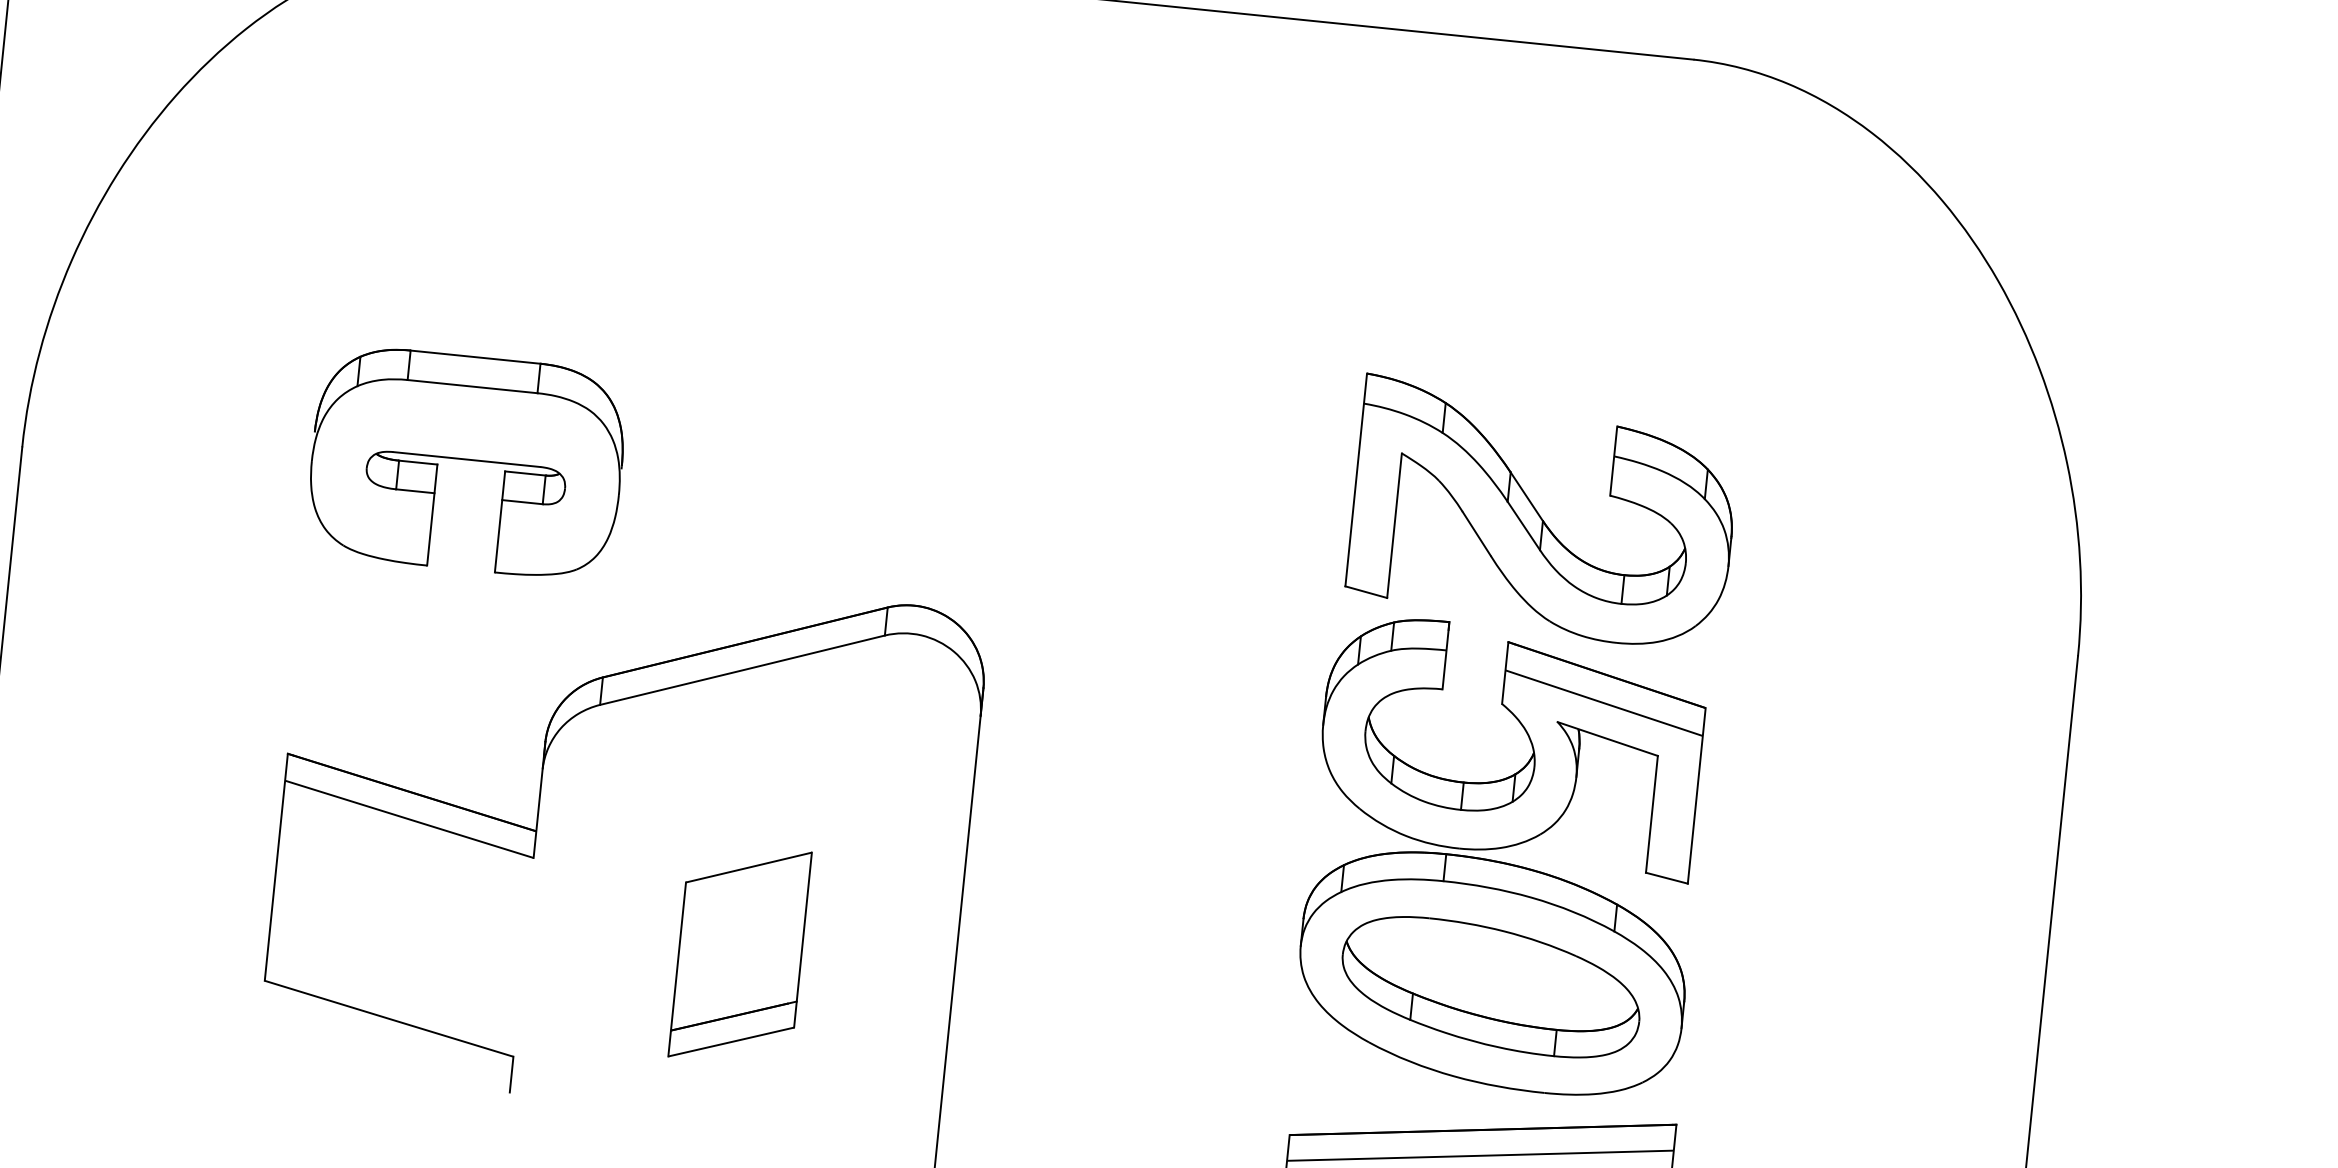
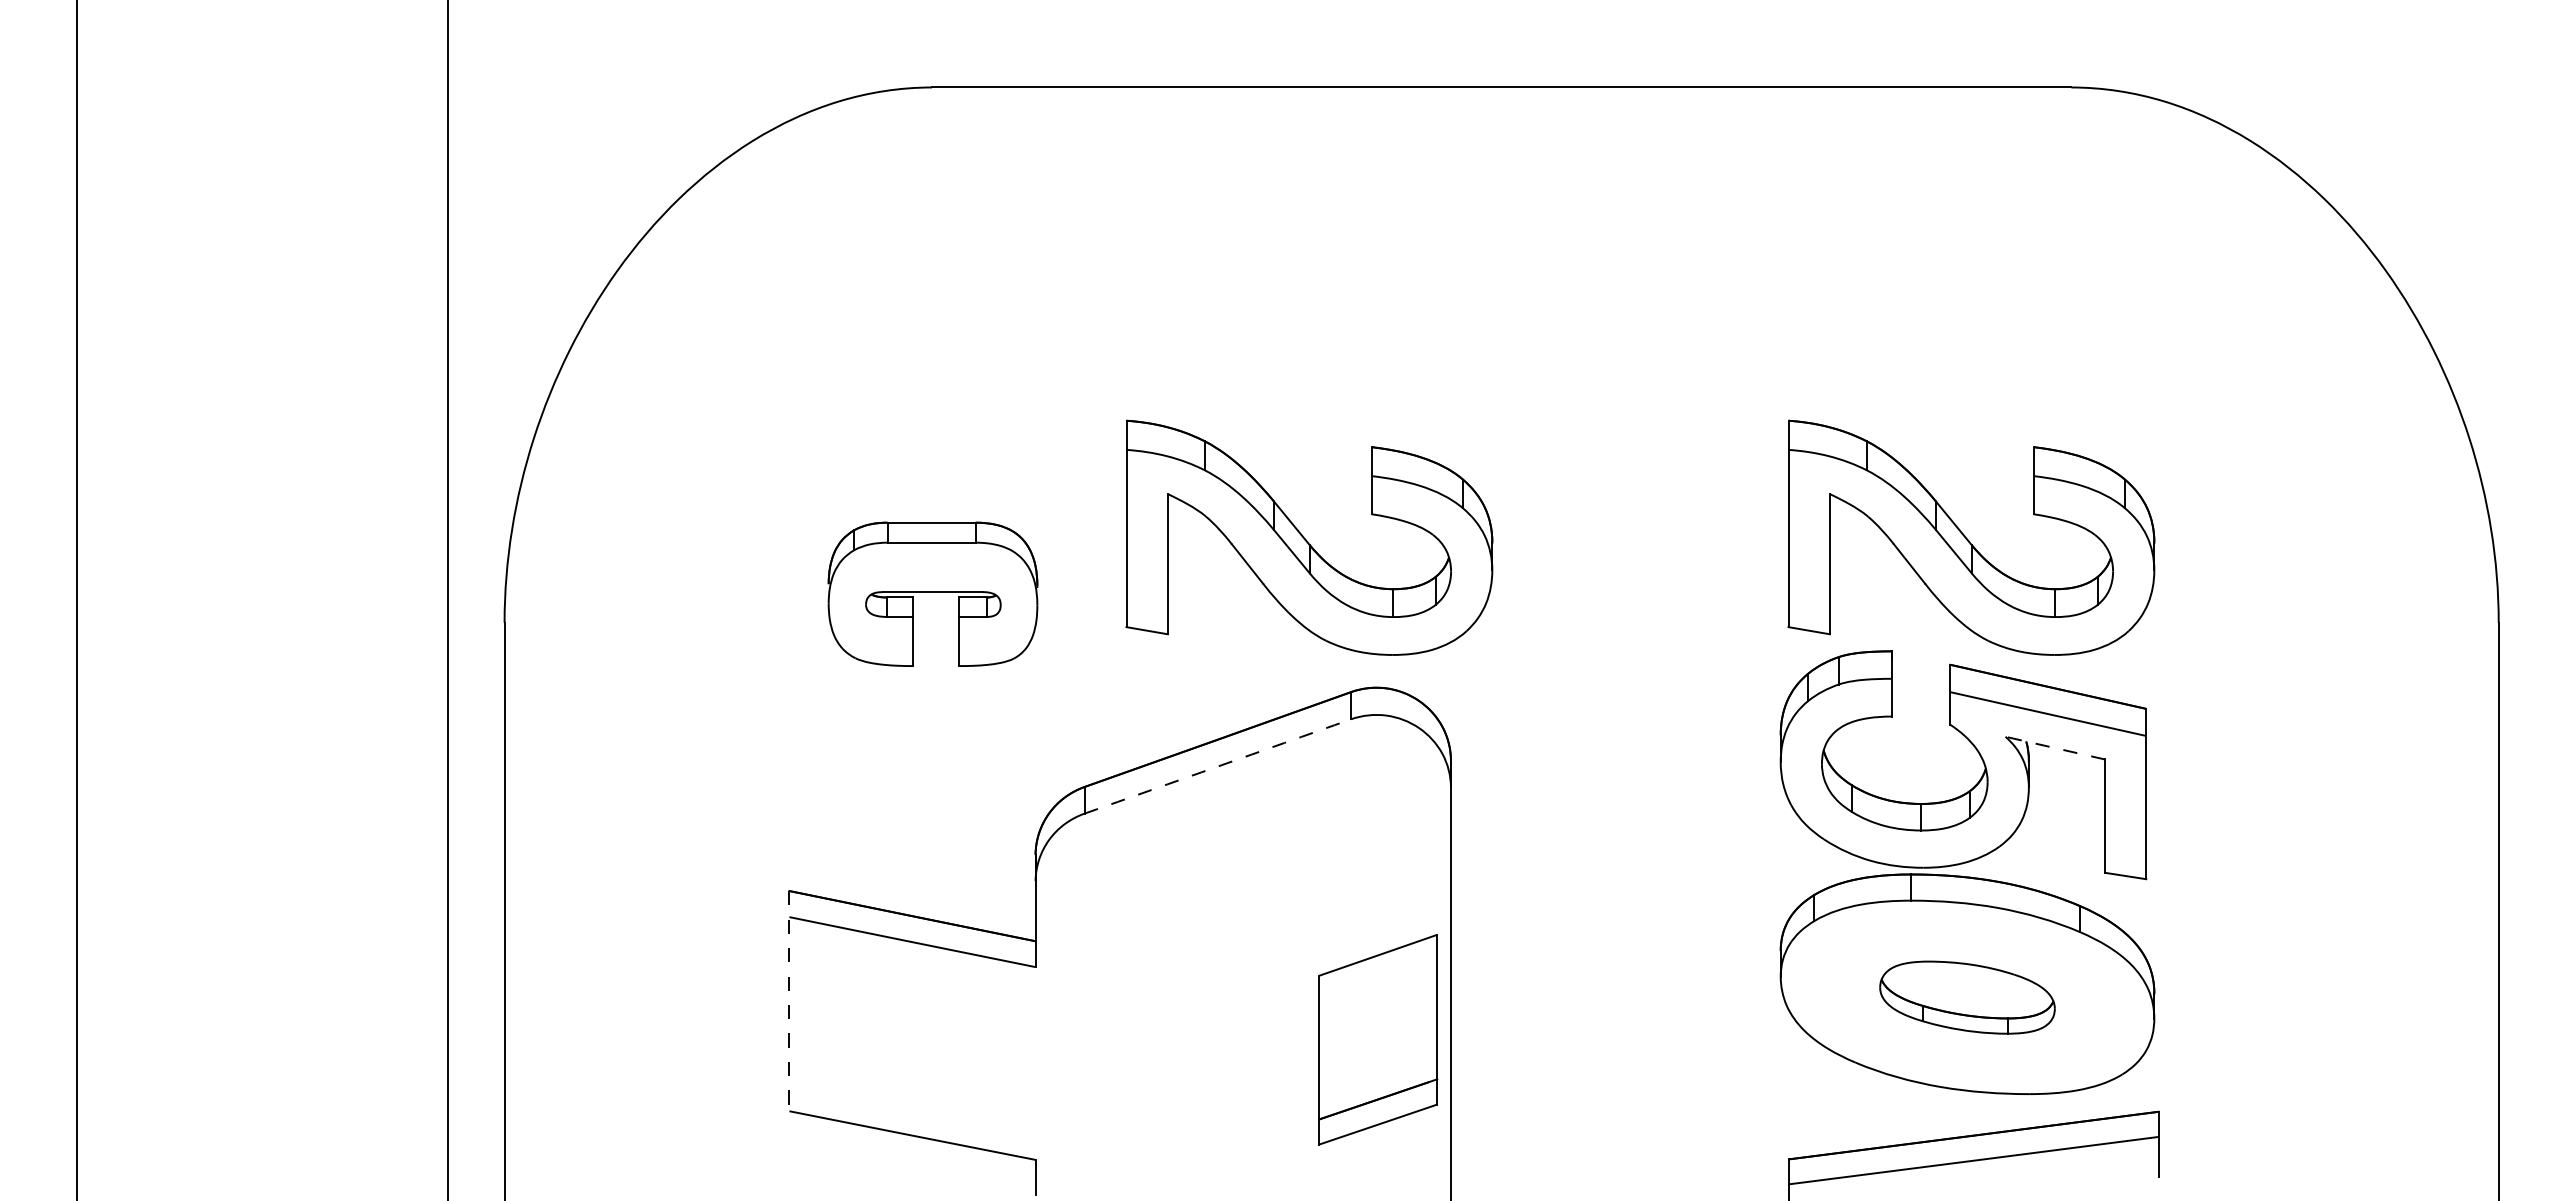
part: (860, 443) -> (1309, 537), added
part: (466, 463) -> (932, 594), size x0.7
arc: (742, 670) -> (1217, 766), solid -> dashed
line: (1606, 739) -> (2054, 748), solid -> dashed
line: (276, 867) -> (789, 1001), solid -> dashed
part: (740, 954) -> (1378, 1039), moved
part: (1491, 986) -> (1967, 997), size x0.6

